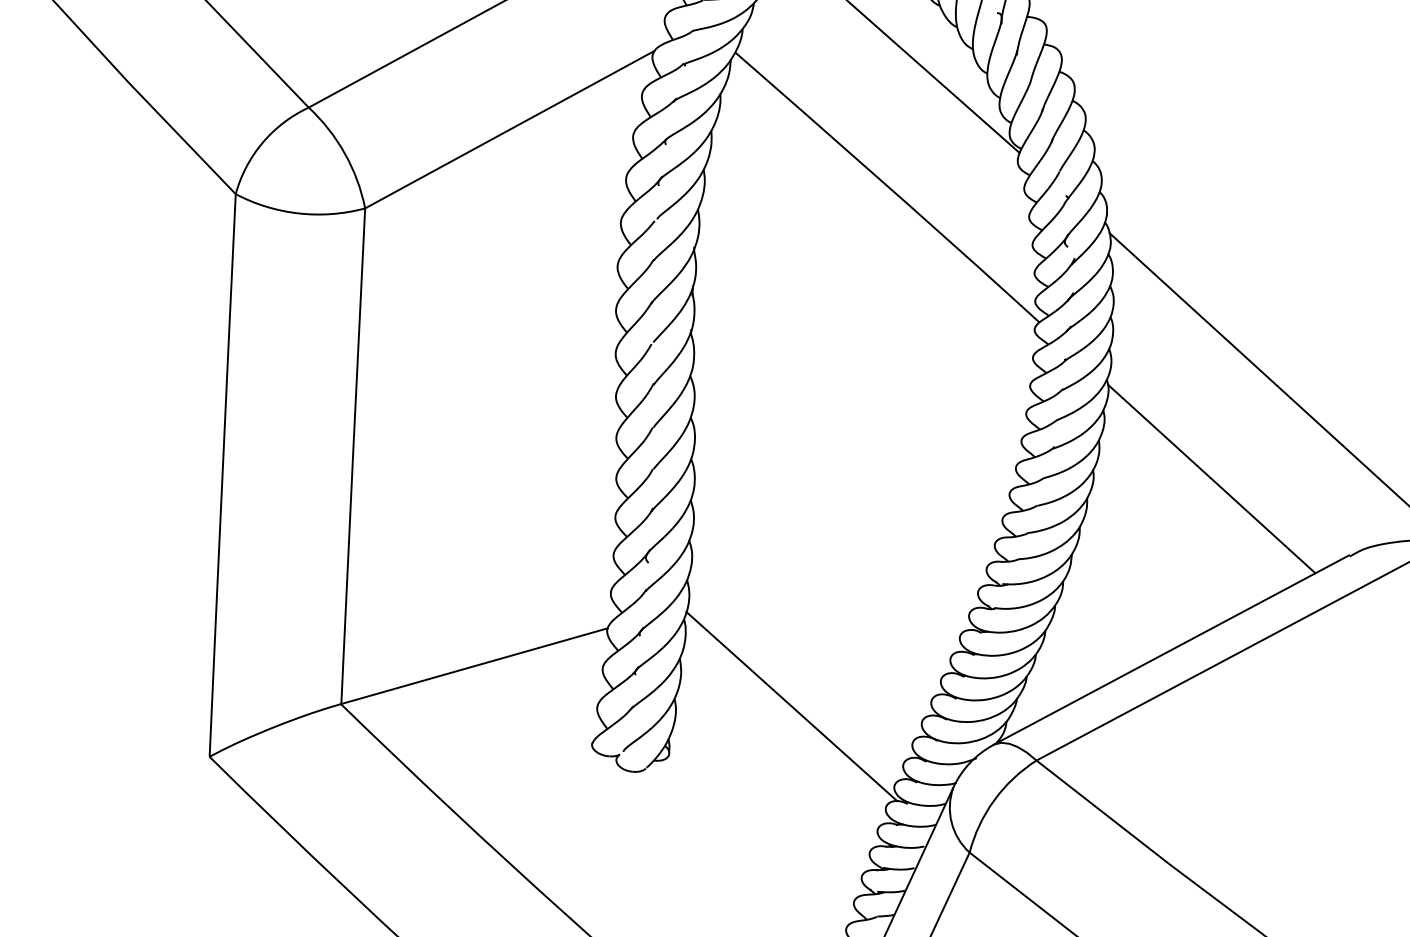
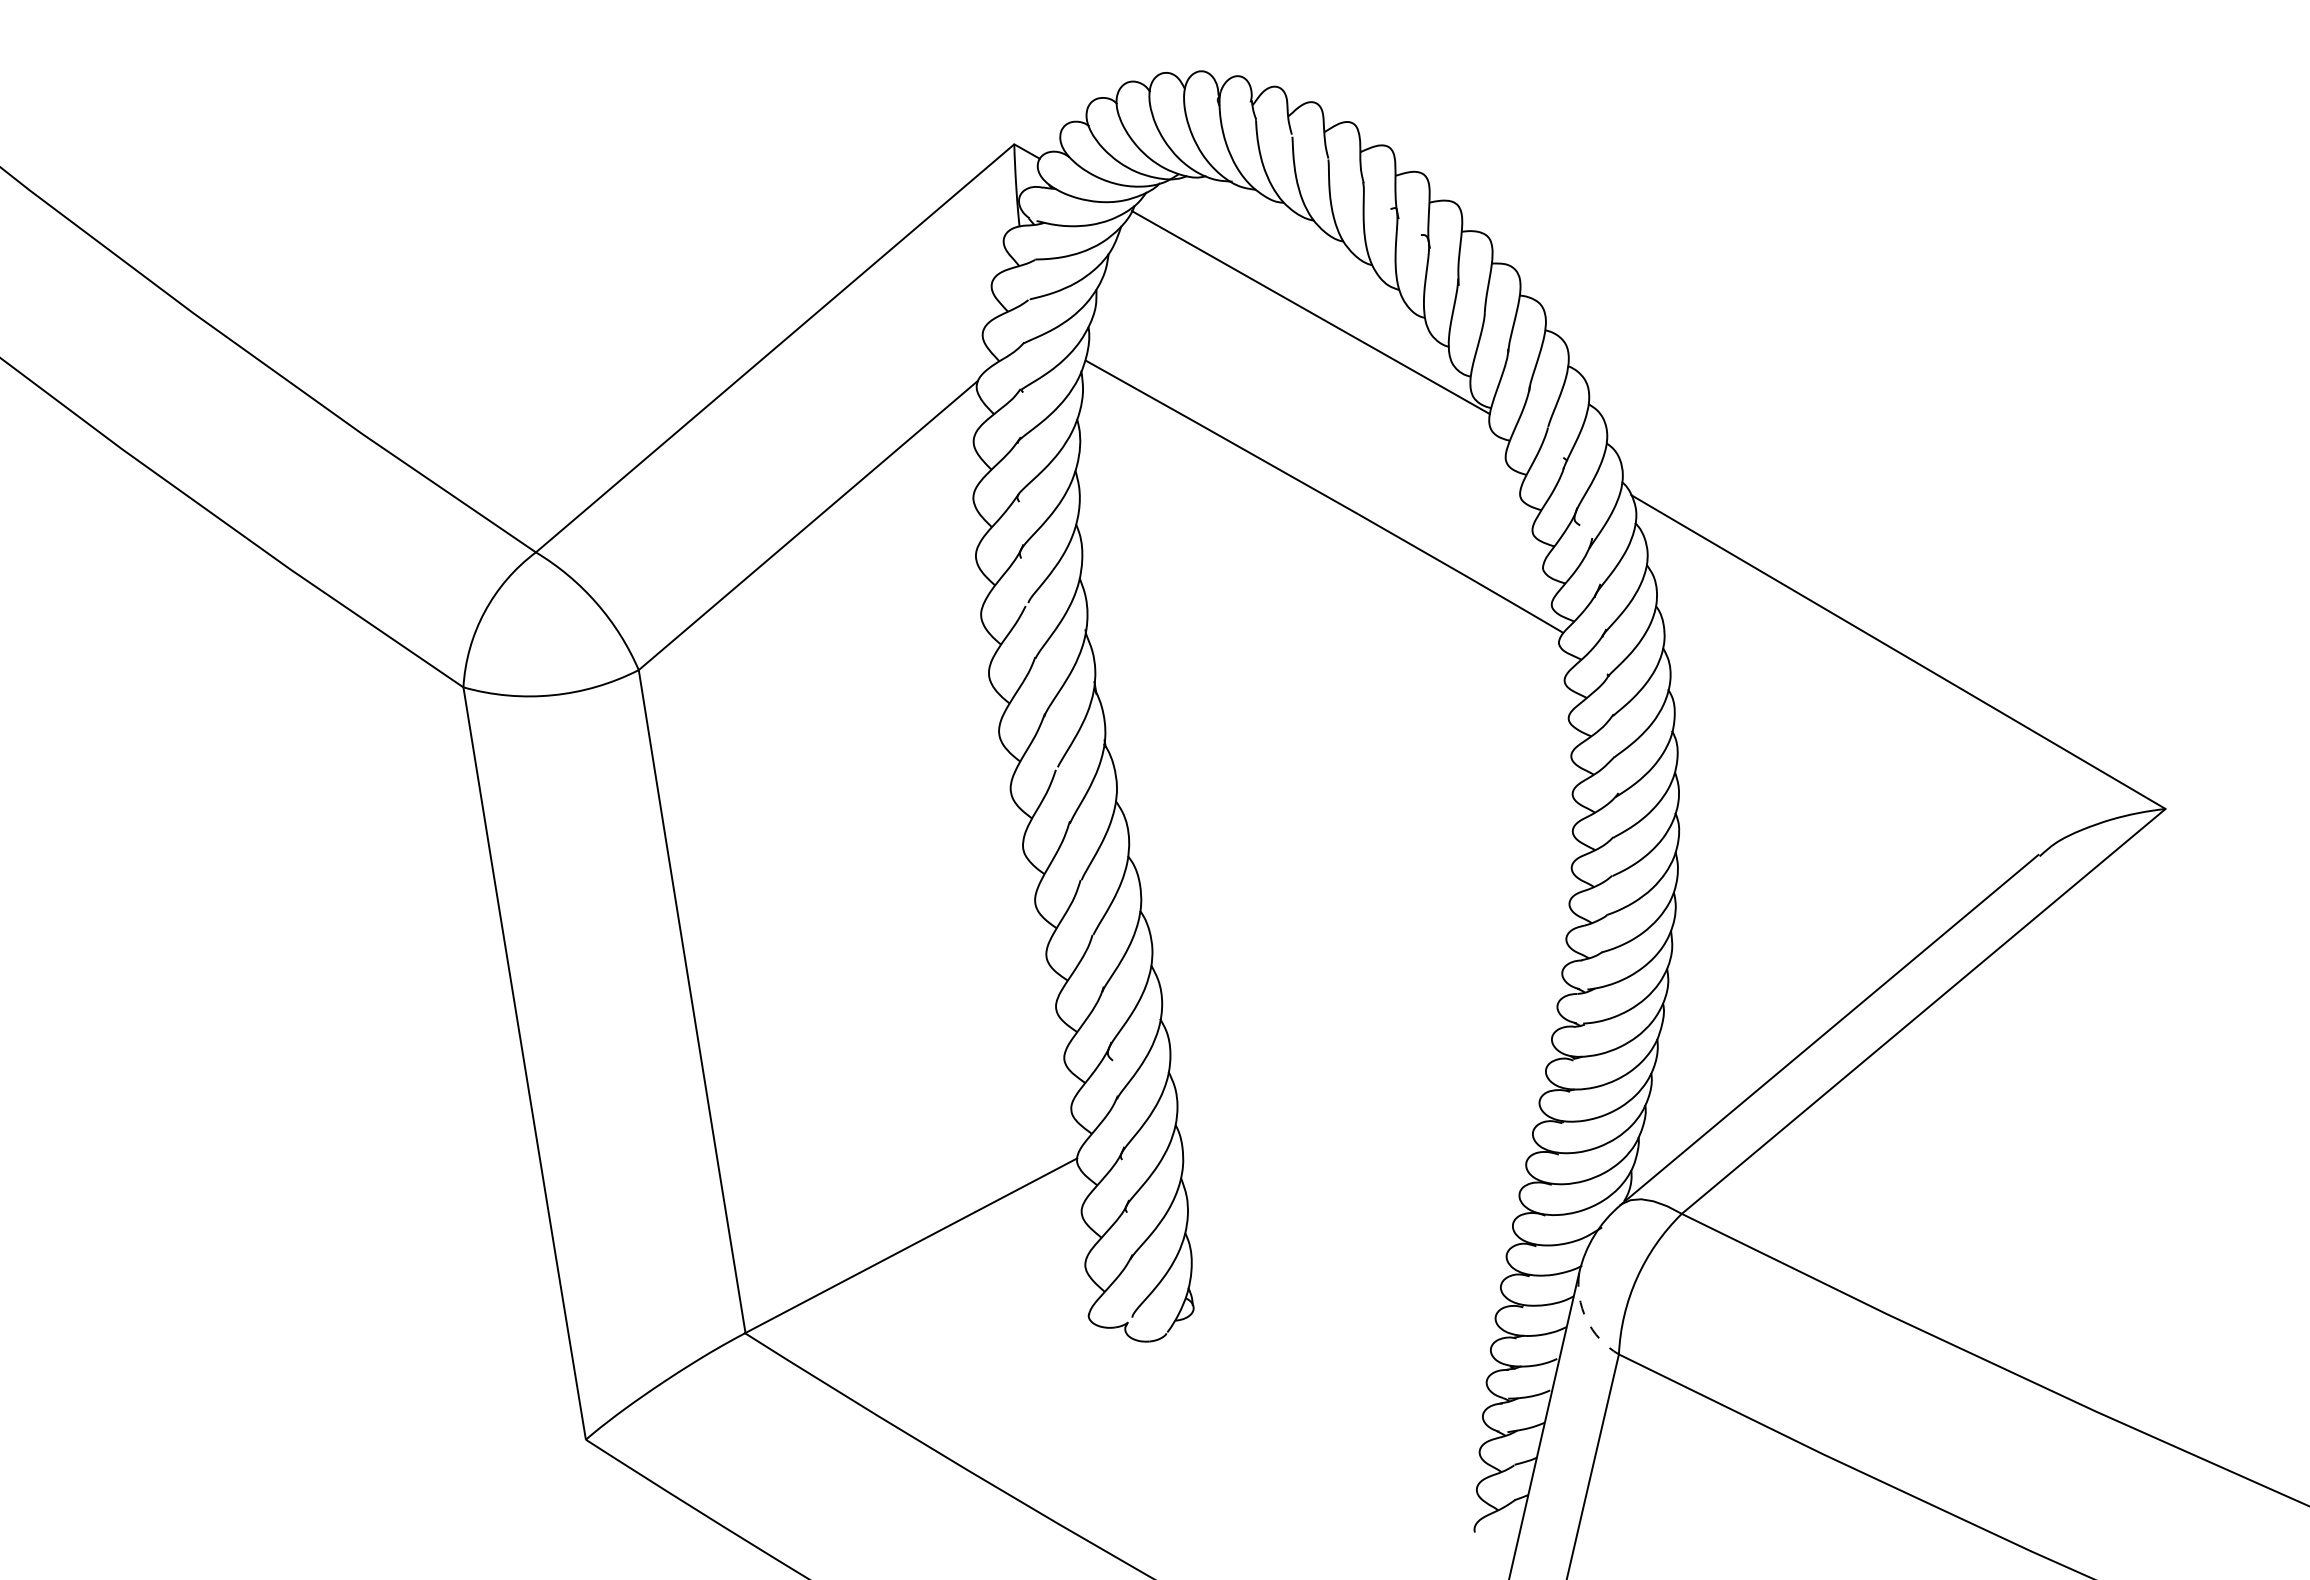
line: (1211, 479) -> (1834, 792), removed
line: (791, 706) -> (1342, 1210), removed
arc: (951, 822) -> (1586, 1319), solid -> dashed

